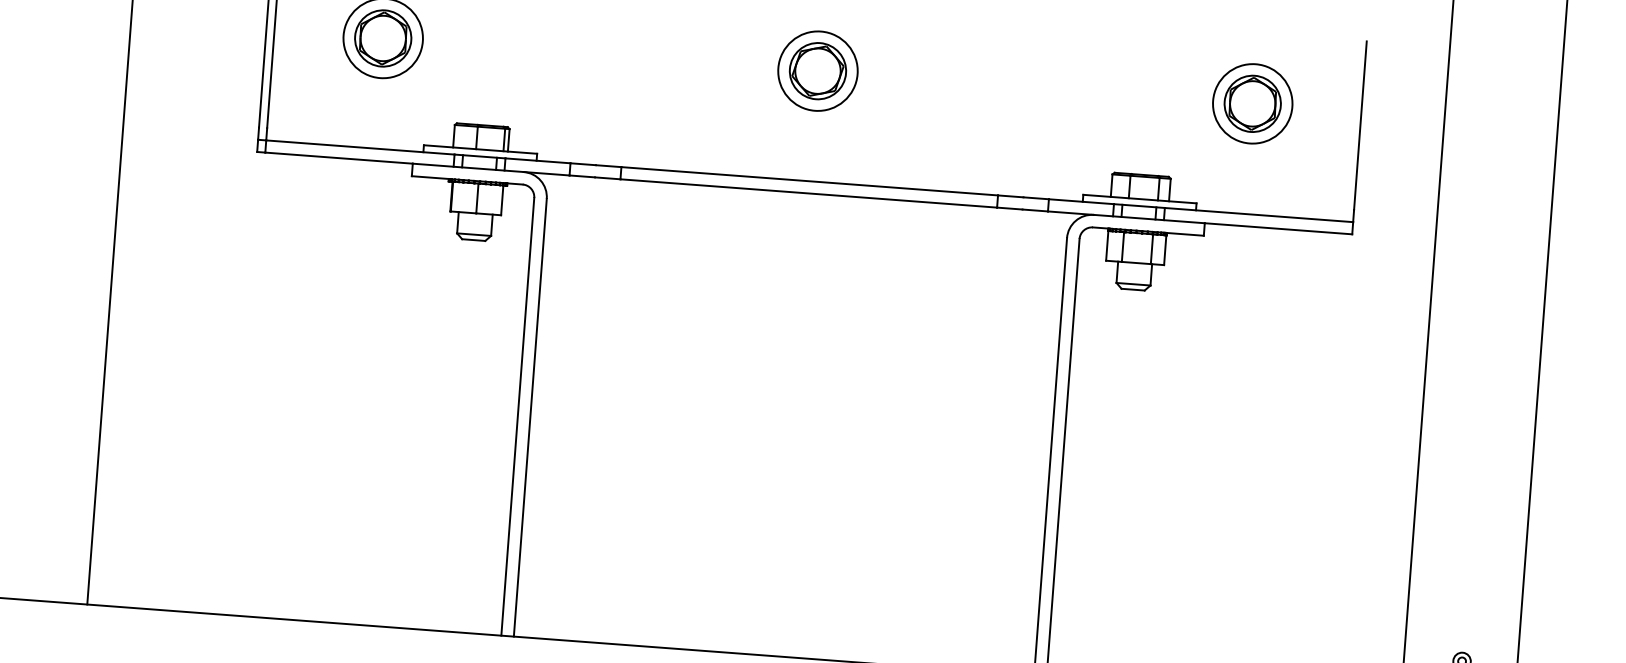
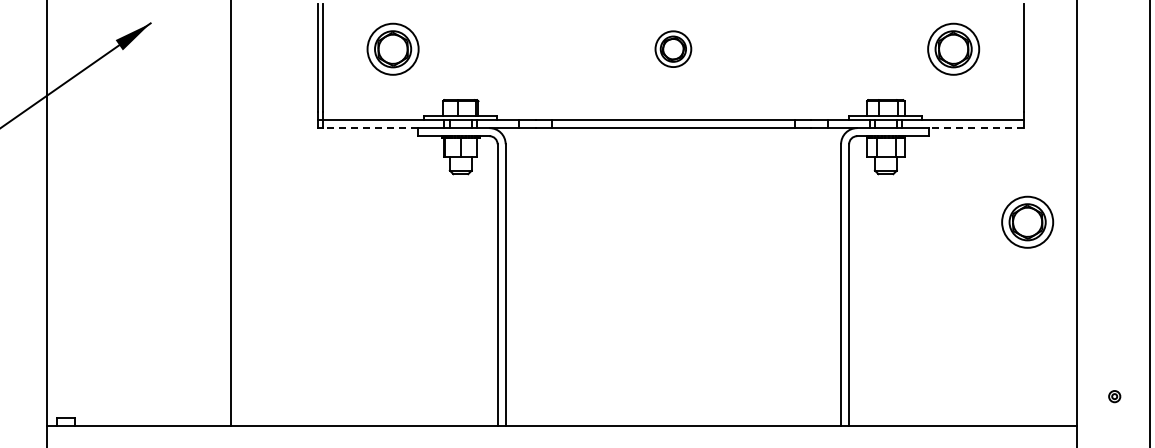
part: (818, 69) -> (673, 48), size x0.7
line: (338, 158) -> (370, 128), solid -> dashed
line: (1278, 229) -> (976, 128), solid -> dashed
part: (1347, 379) -> (1027, 221), added

